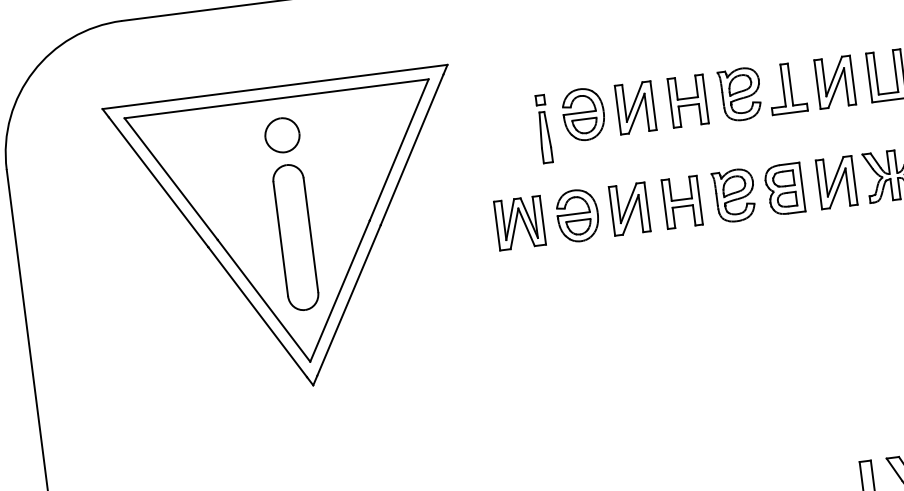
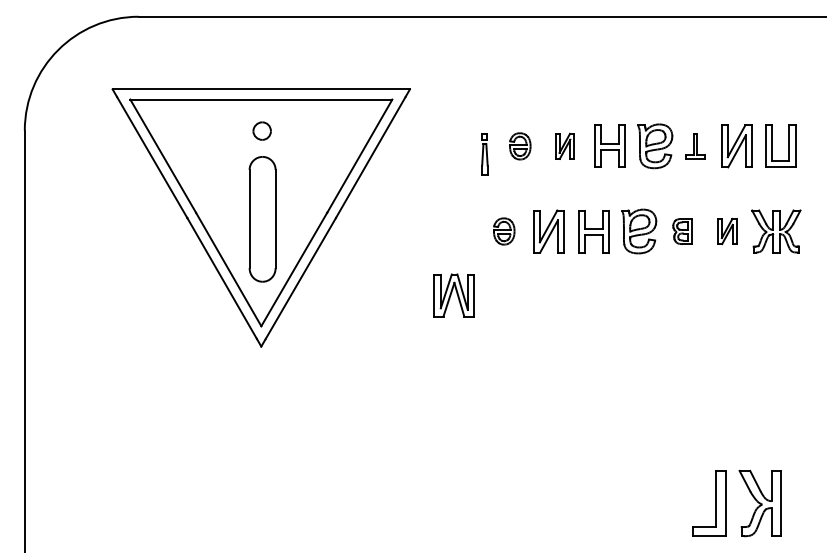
part: (787, 87) -> (695, 145), size x0.6
part: (635, 108) -> (564, 146), size x0.6
part: (584, 114) -> (520, 146), size x0.6
part: (543, 128) -> (484, 153), size x0.7
part: (281, 134) -> (261, 130), size x0.6
part: (837, 182) -> (727, 231), size x0.6
part: (784, 189) -> (682, 231), size x0.6
part: (578, 215) -> (504, 231), size x0.6
part: (519, 223) -> (453, 295), moved

